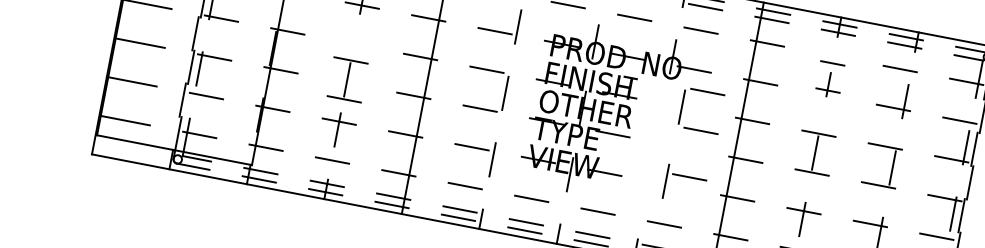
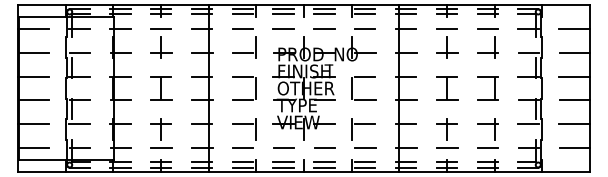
part: (347, 79) -> (161, 88), moved
part: (830, 80) -> (447, 43), size x1.43
part: (704, 93) -> (363, 77), moved
part: (685, 185) -> (363, 129), moved

